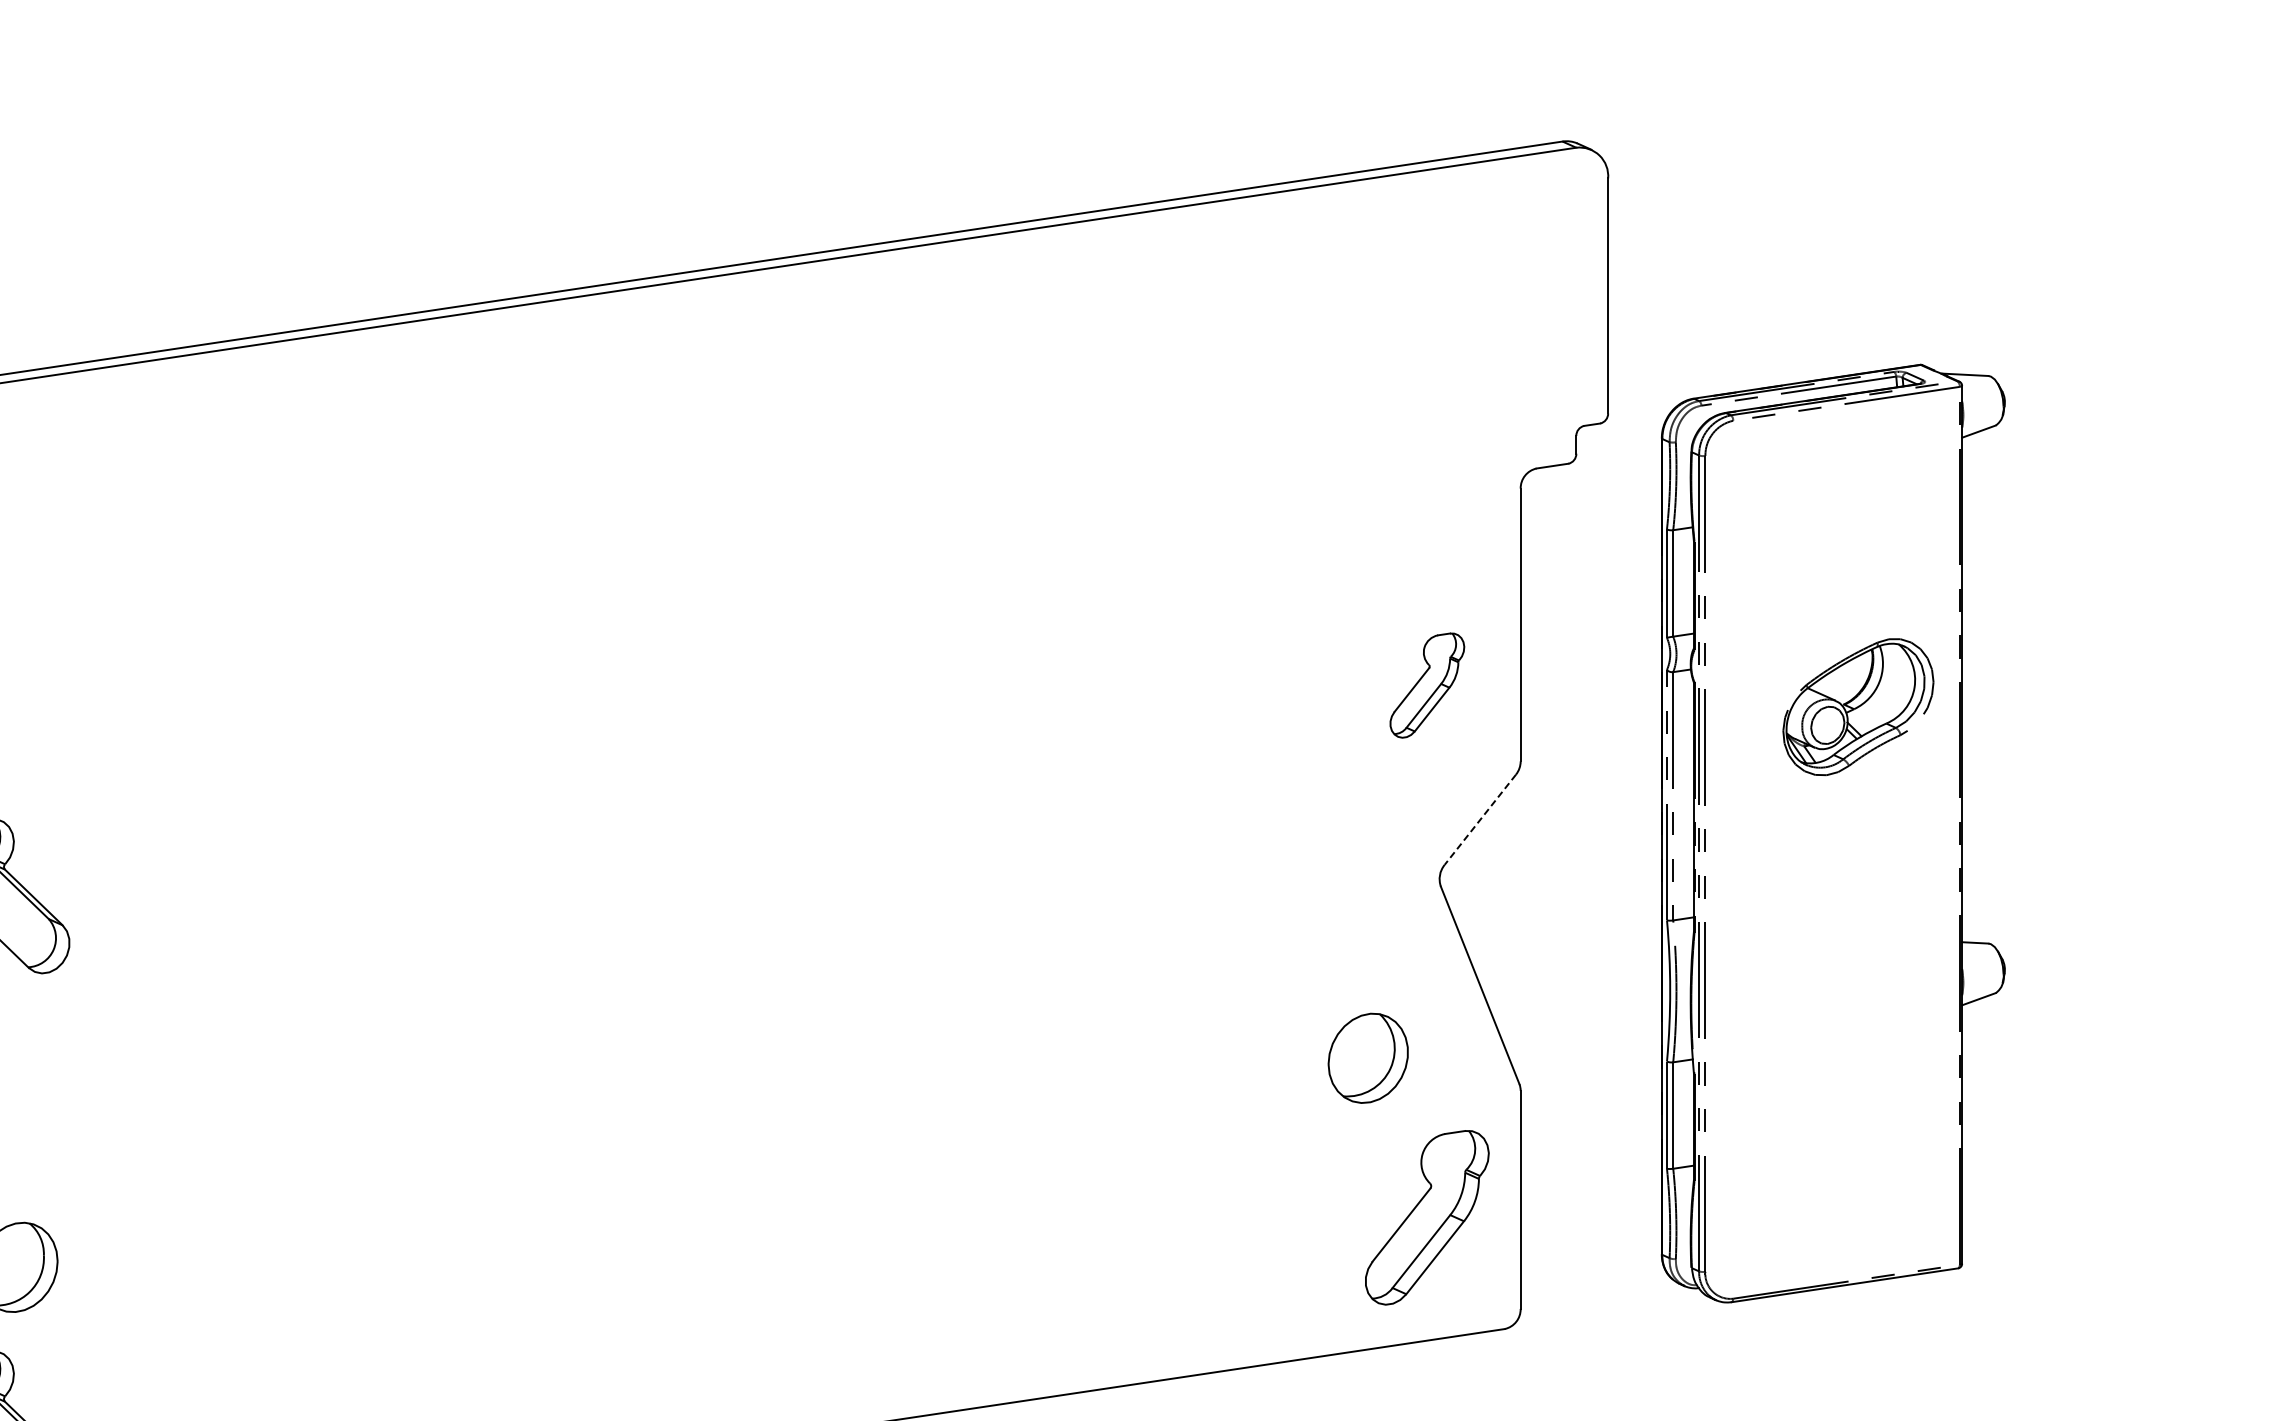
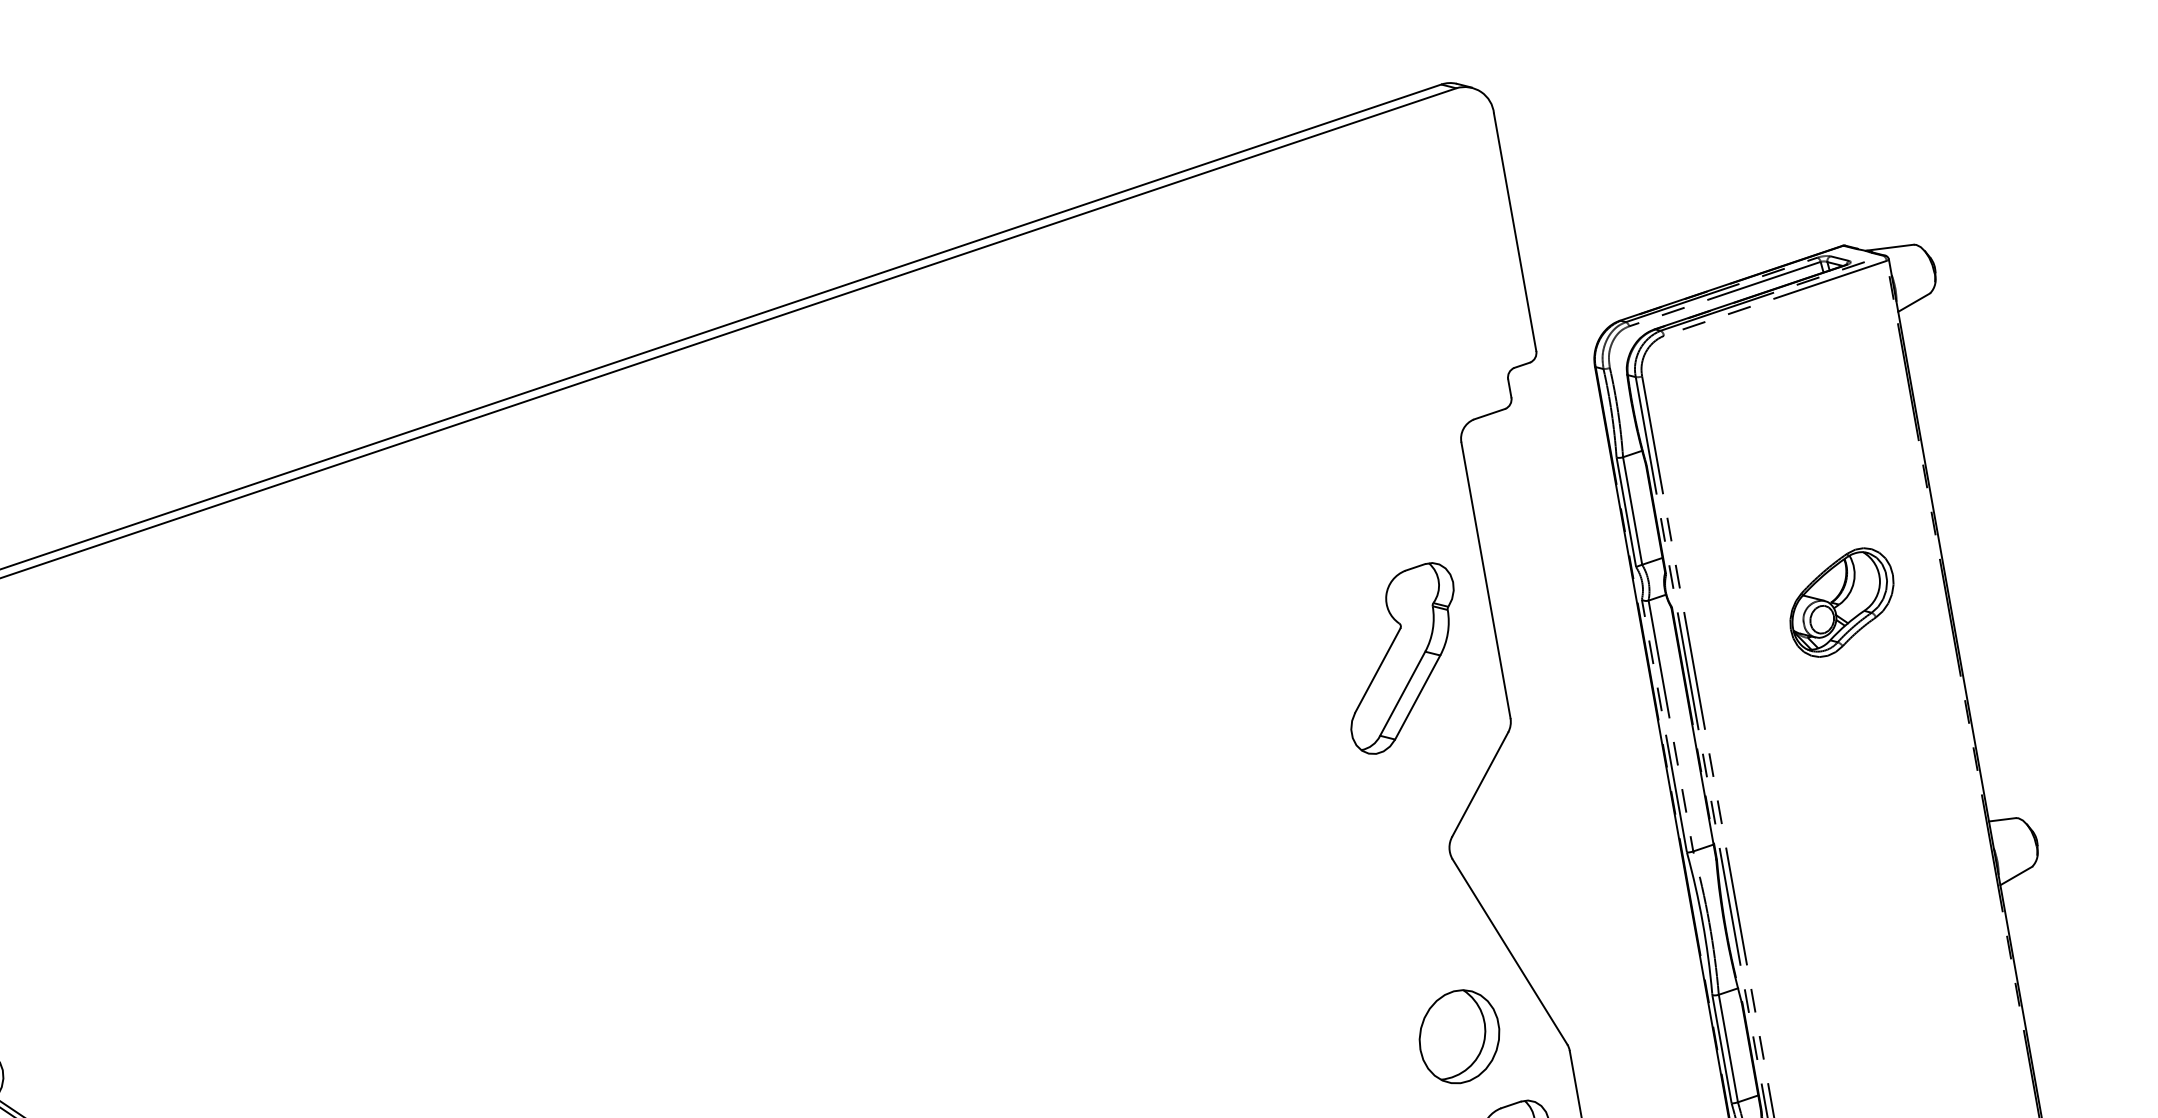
part: (1427, 685) -> (1402, 658), size x1.67
part: (1858, 706) -> (1841, 601), size x0.71
line: (1480, 820) -> (1480, 785), dashed -> solid
part: (1367, 1057) -> (1458, 1036), moved

